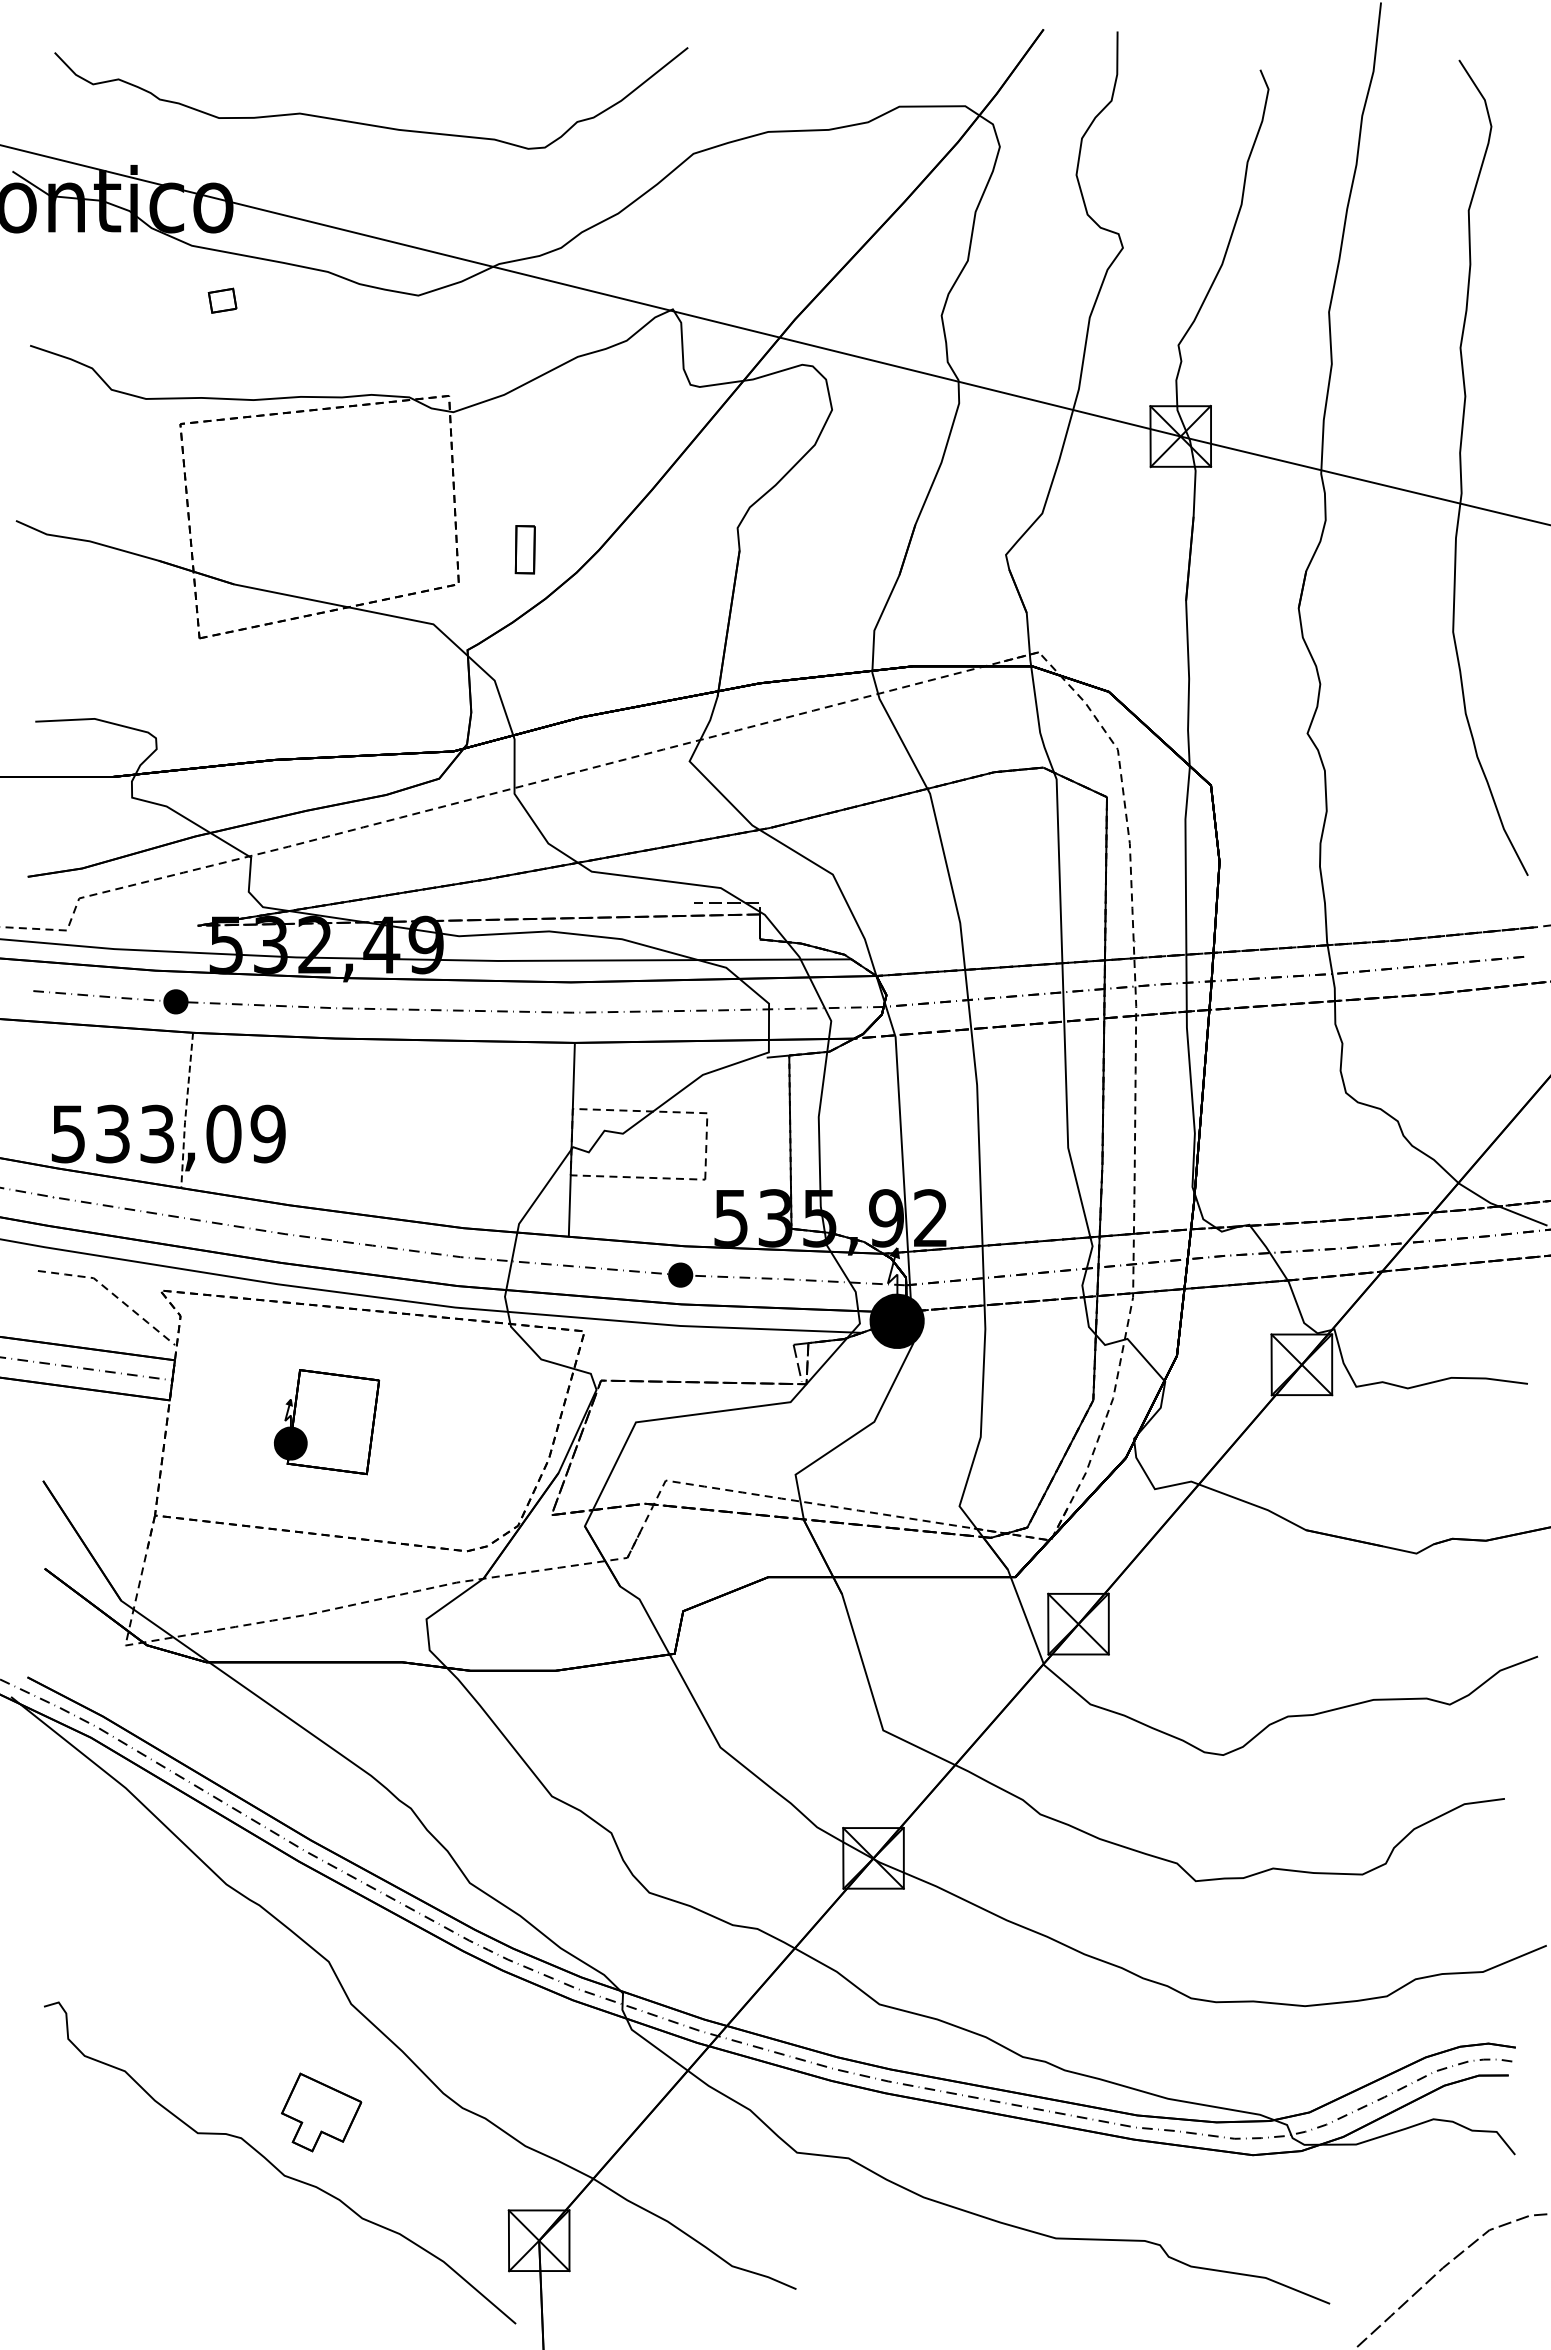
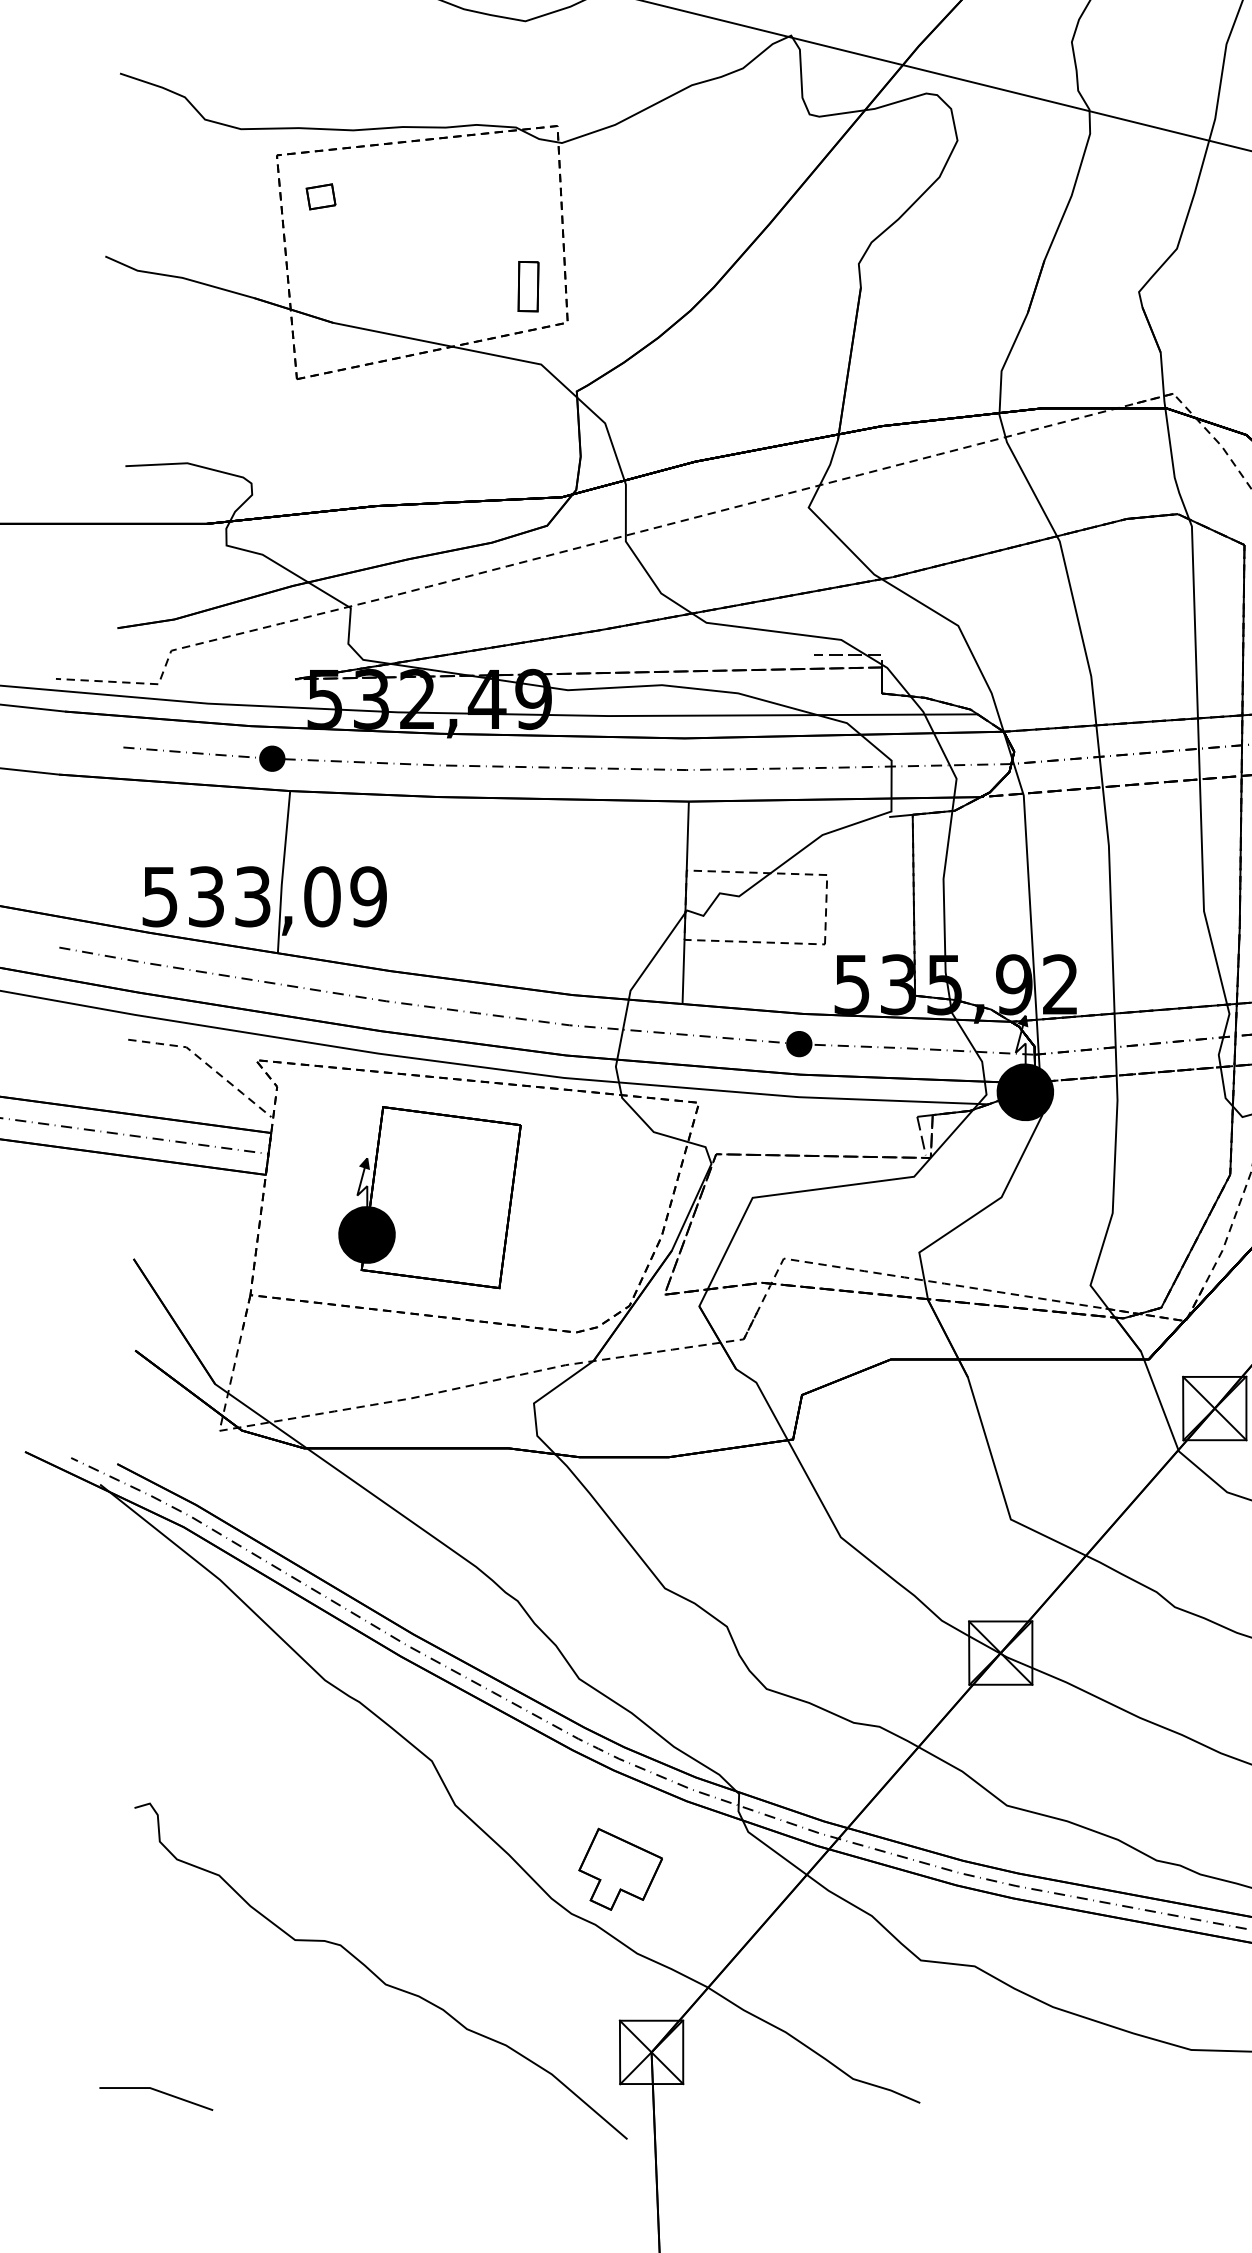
part: (222, 300) -> (320, 196), moved
part: (524, 549) -> (527, 286), moved
line: (186, 1110) -> (283, 872), dashed -> solid
part: (326, 1421) -> (429, 1196), size x1.67
part: (321, 2112) -> (620, 1869), moved
line: (65, 2278) -> (156, 2091), added

